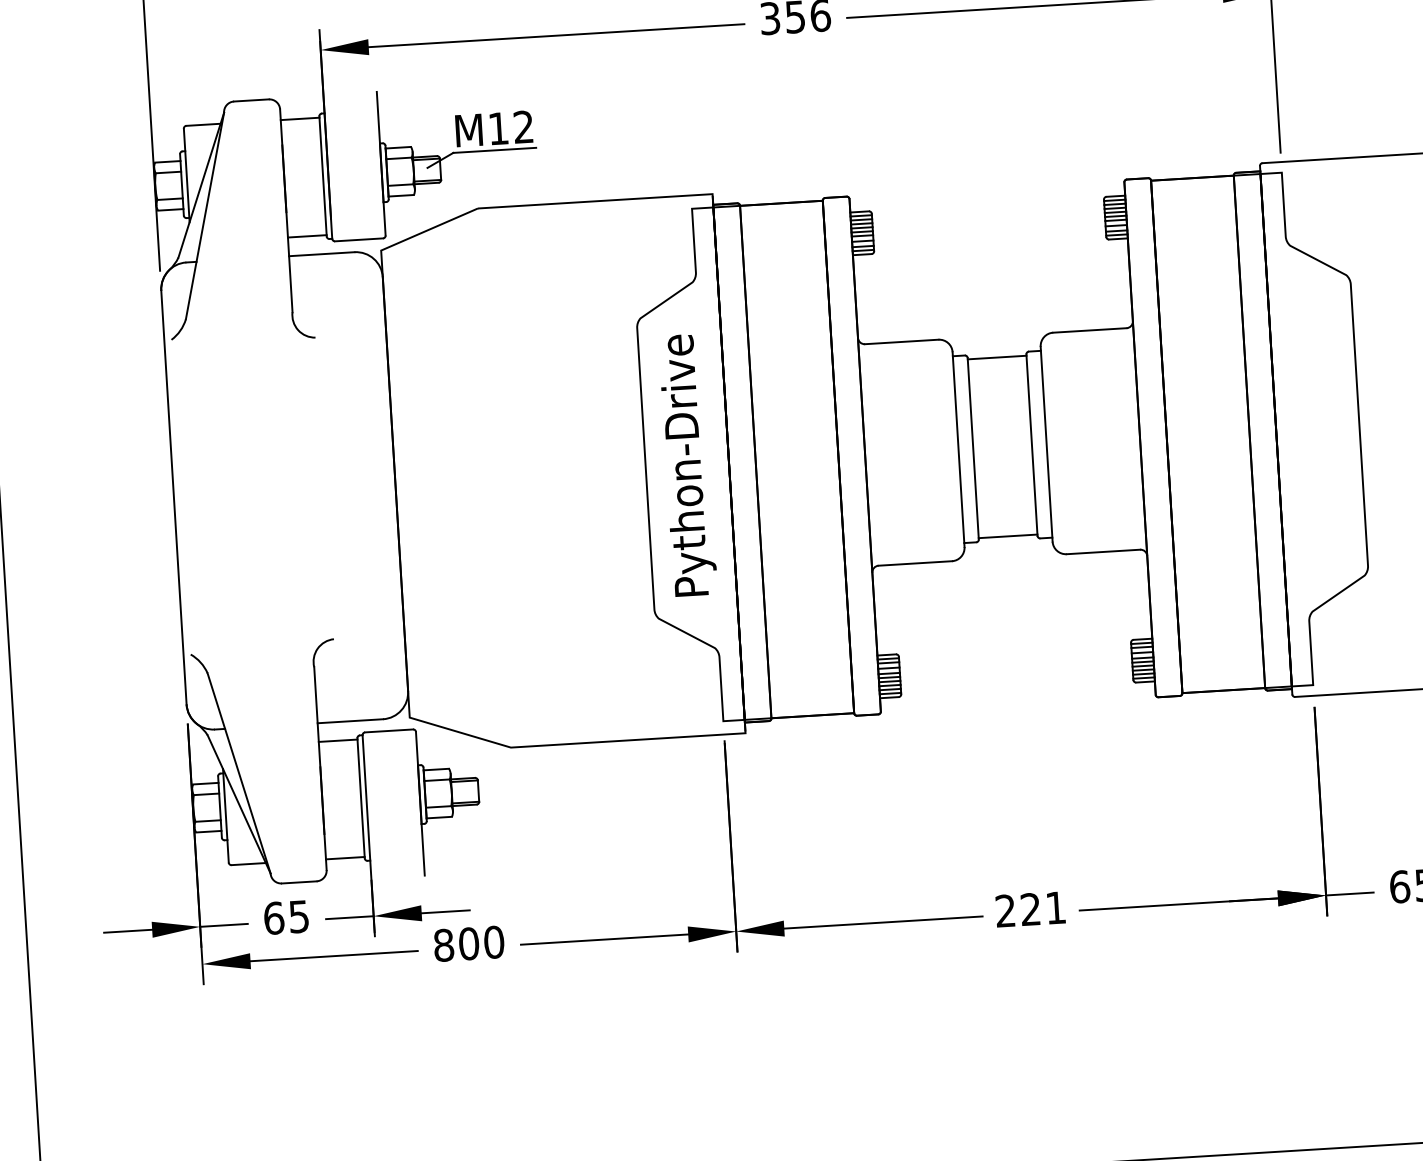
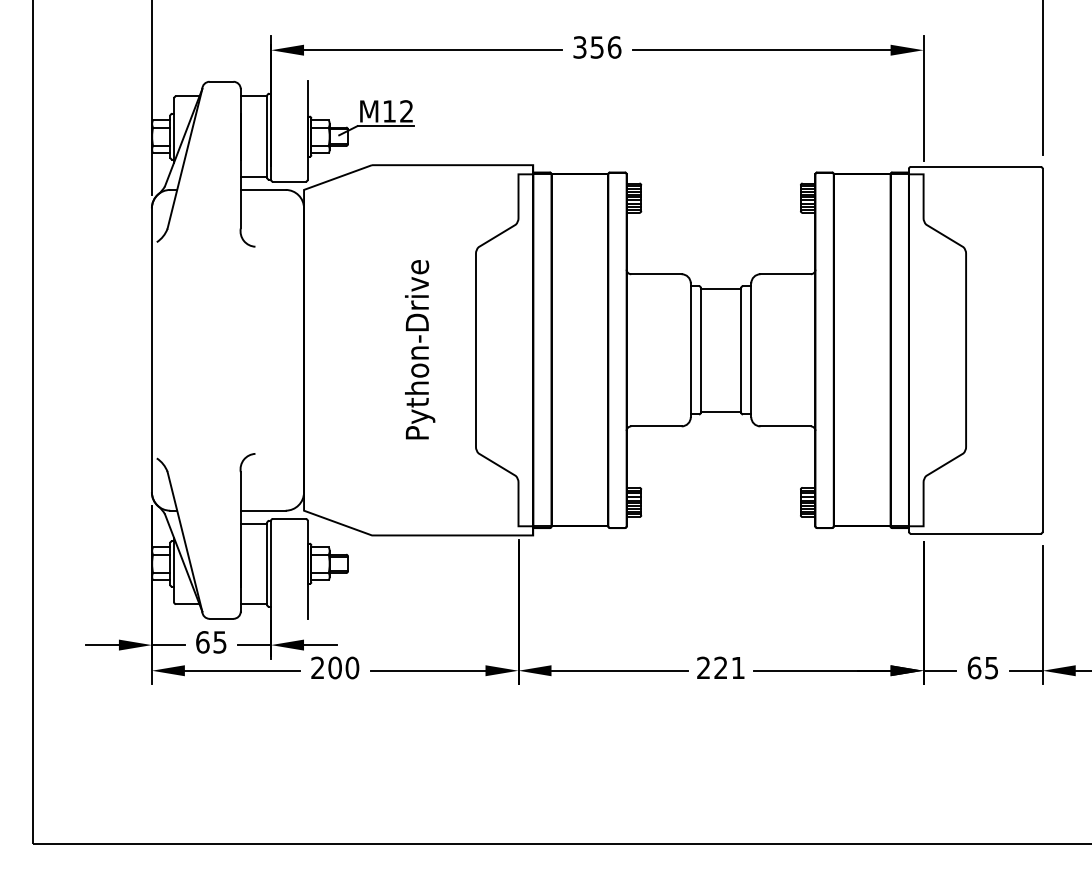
text: (688, 464) -> (420, 349), moved
text: (443, 944) -> (317, 667), 800 -> 200

